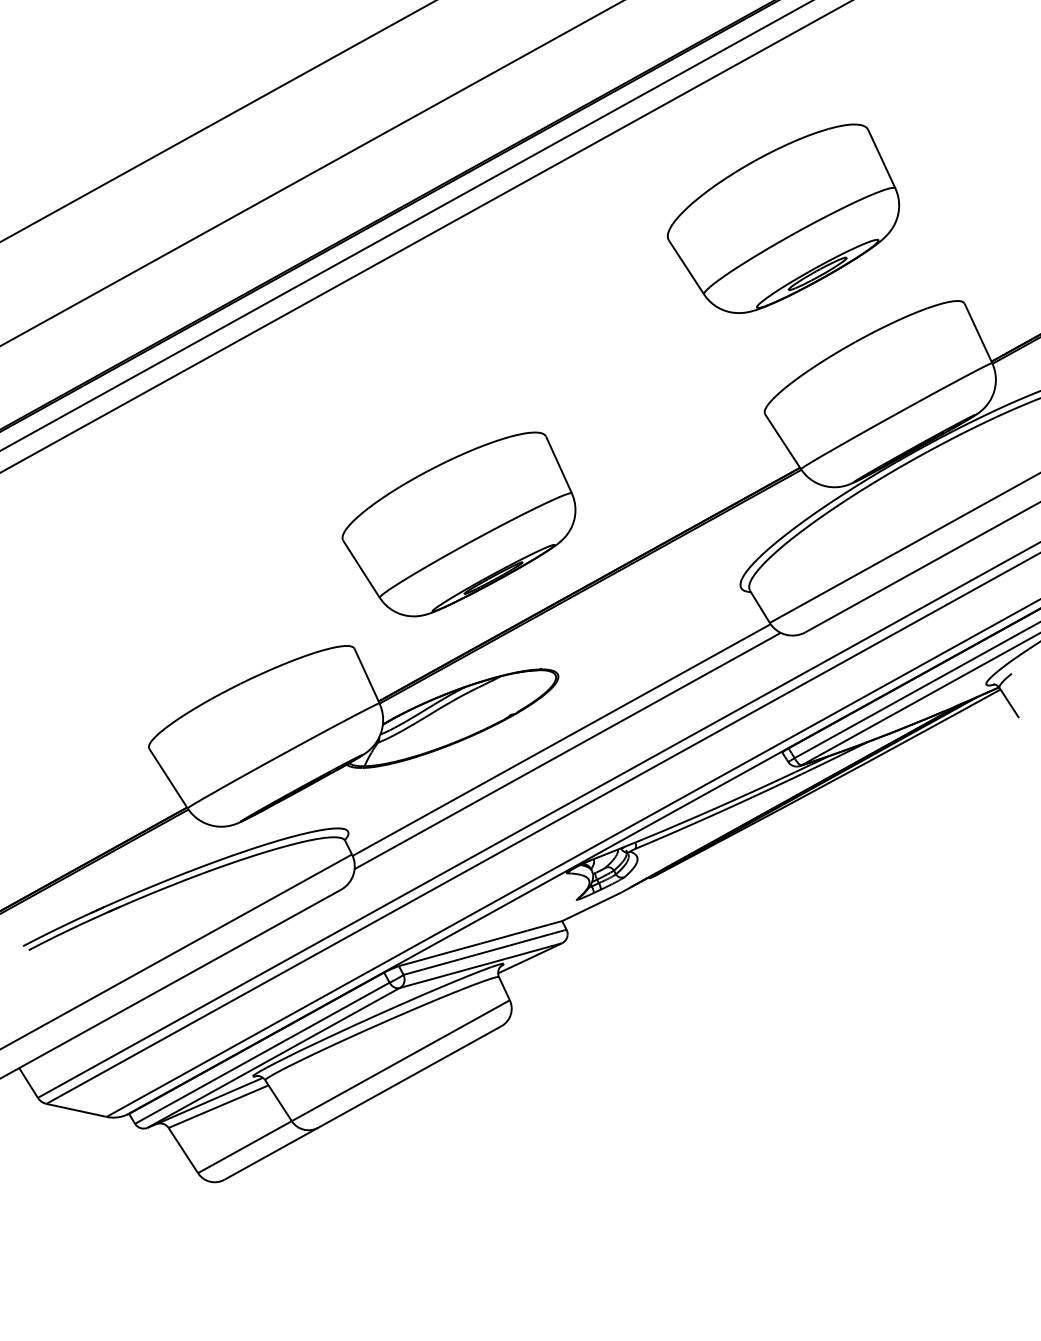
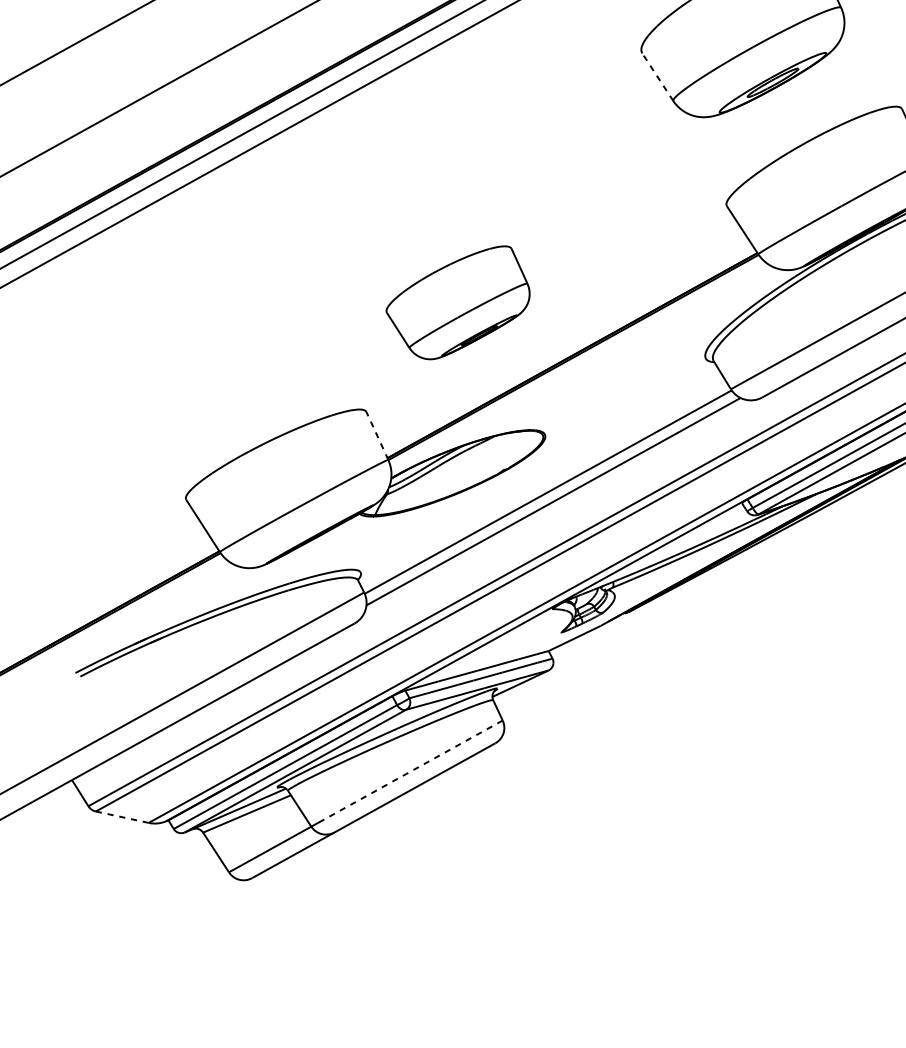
line: (686, 267) -> (657, 77), solid -> dashed
part: (458, 524) -> (457, 302), size x0.7
line: (366, 675) -> (376, 435), solid -> dashed
line: (407, 1056) -> (412, 769), solid -> dashed
line: (76, 1110) -> (122, 817), solid -> dashed

